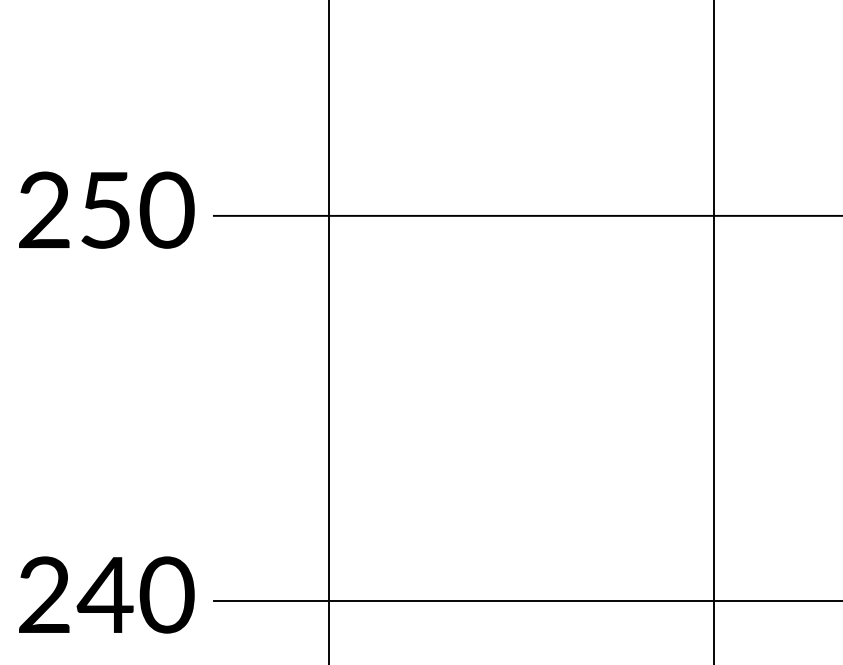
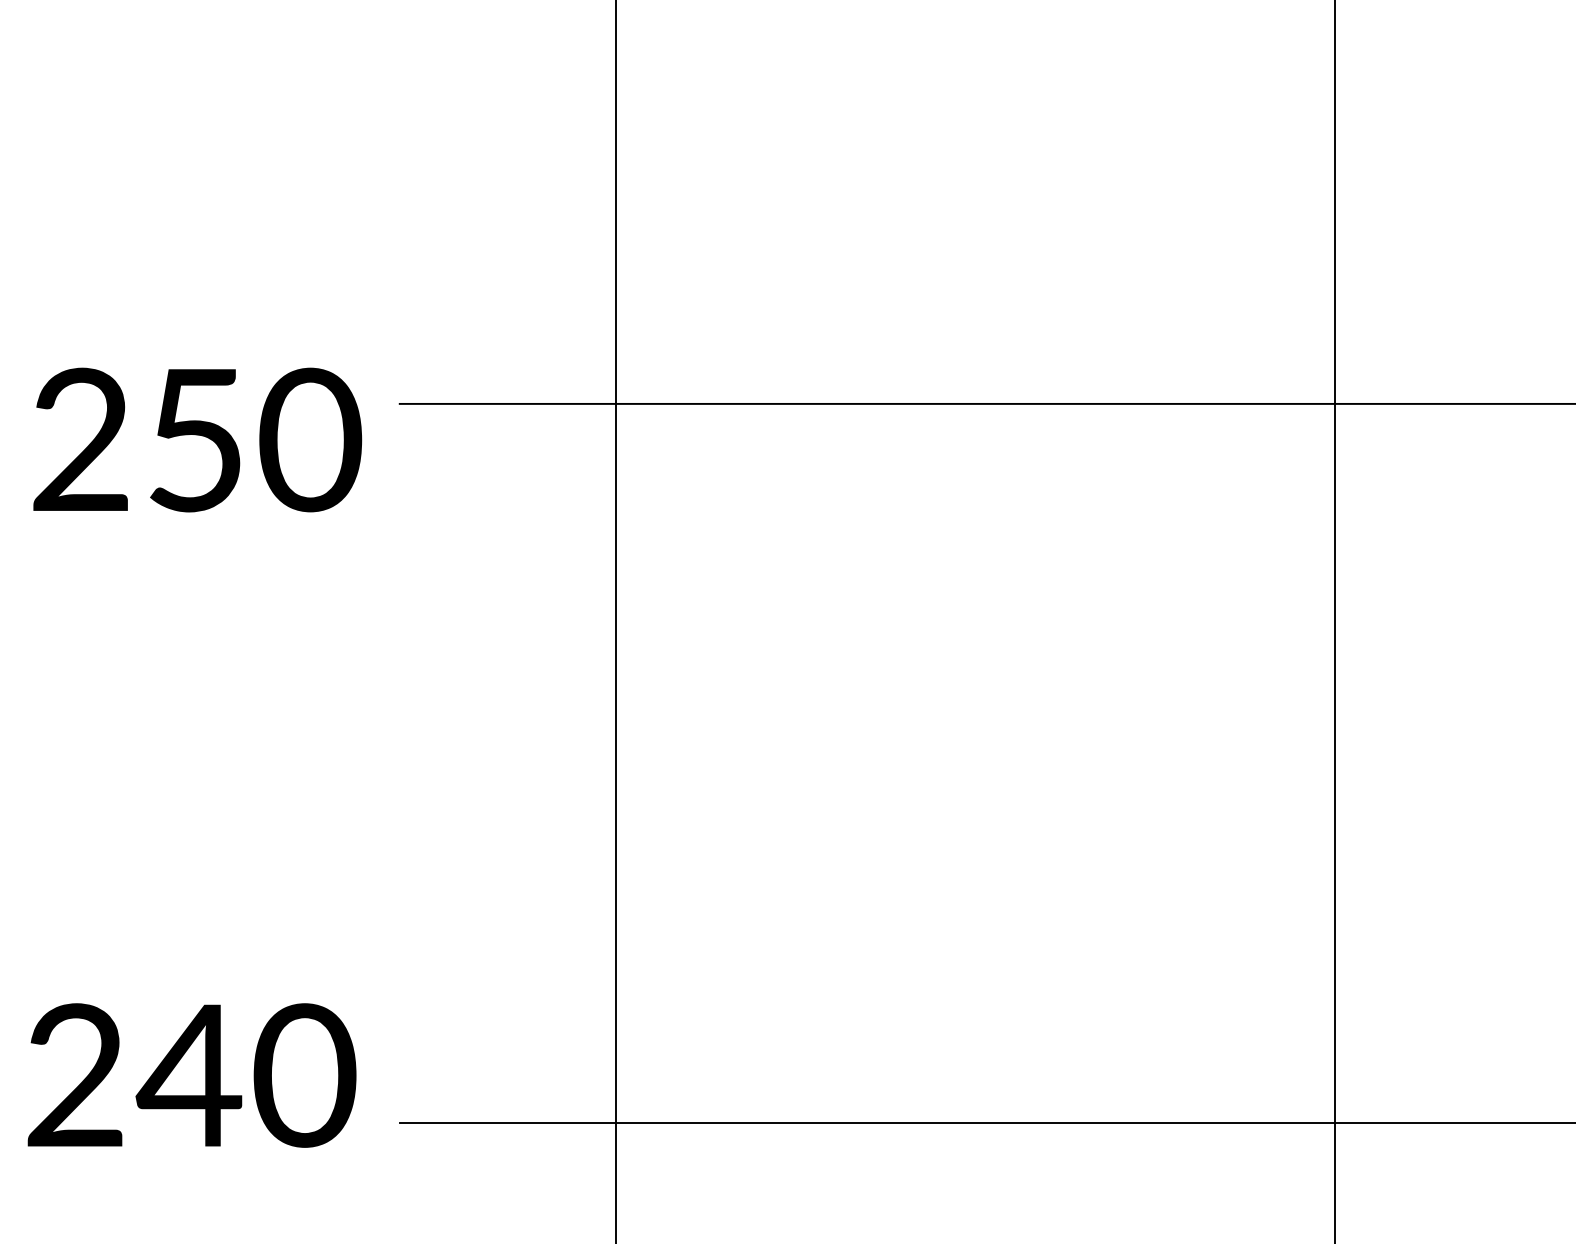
text: (106, 209) -> (197, 438), moved
text: (106, 594) -> (191, 1074), moved

